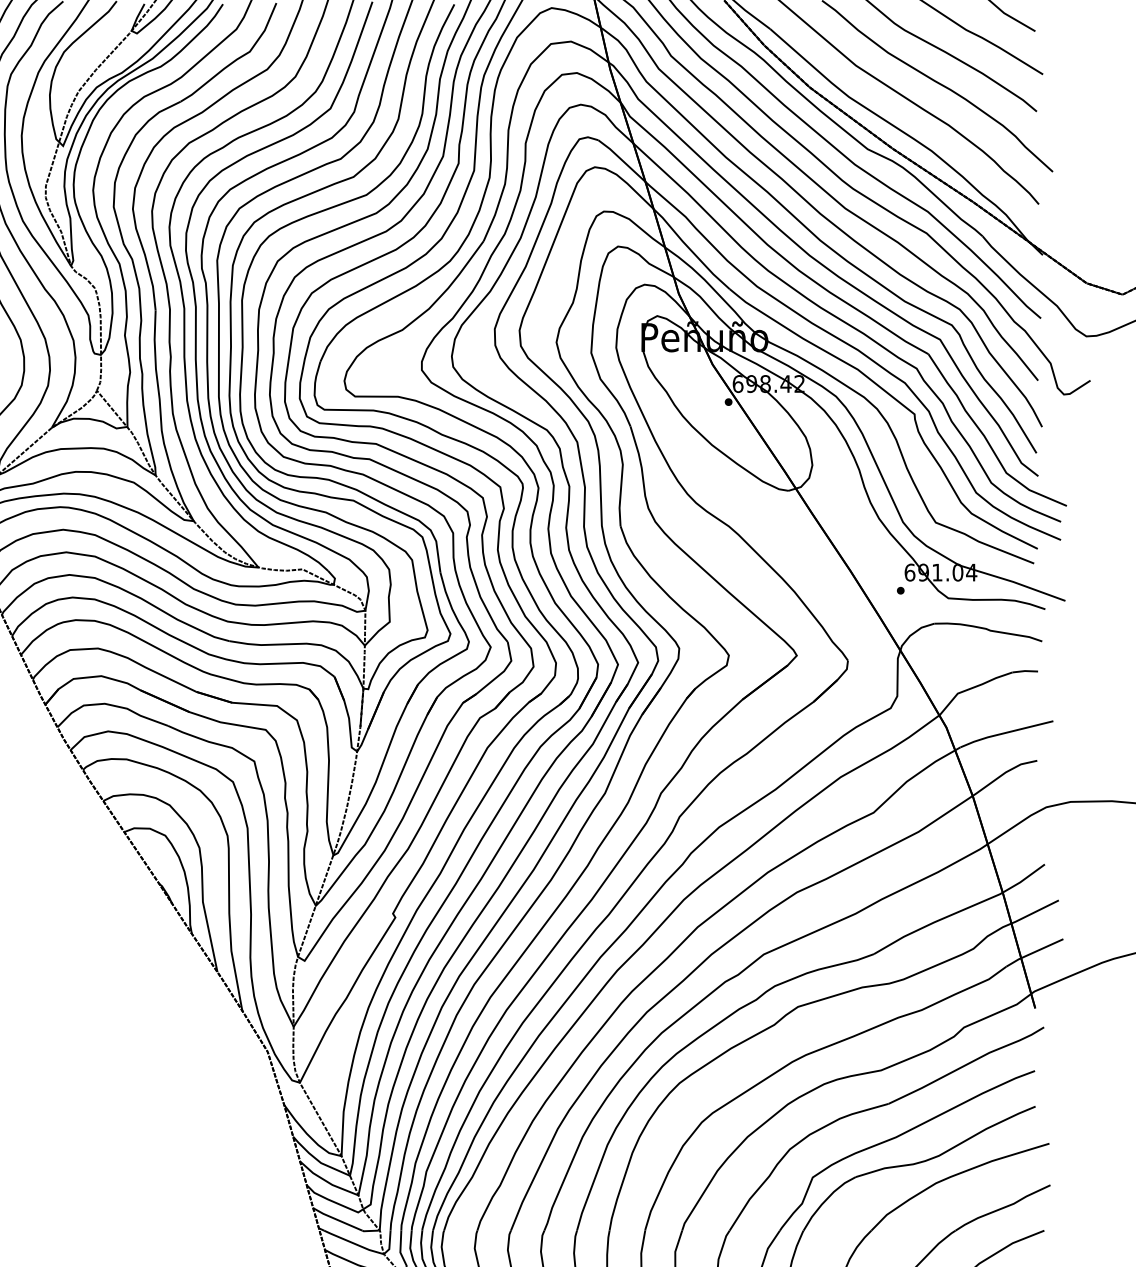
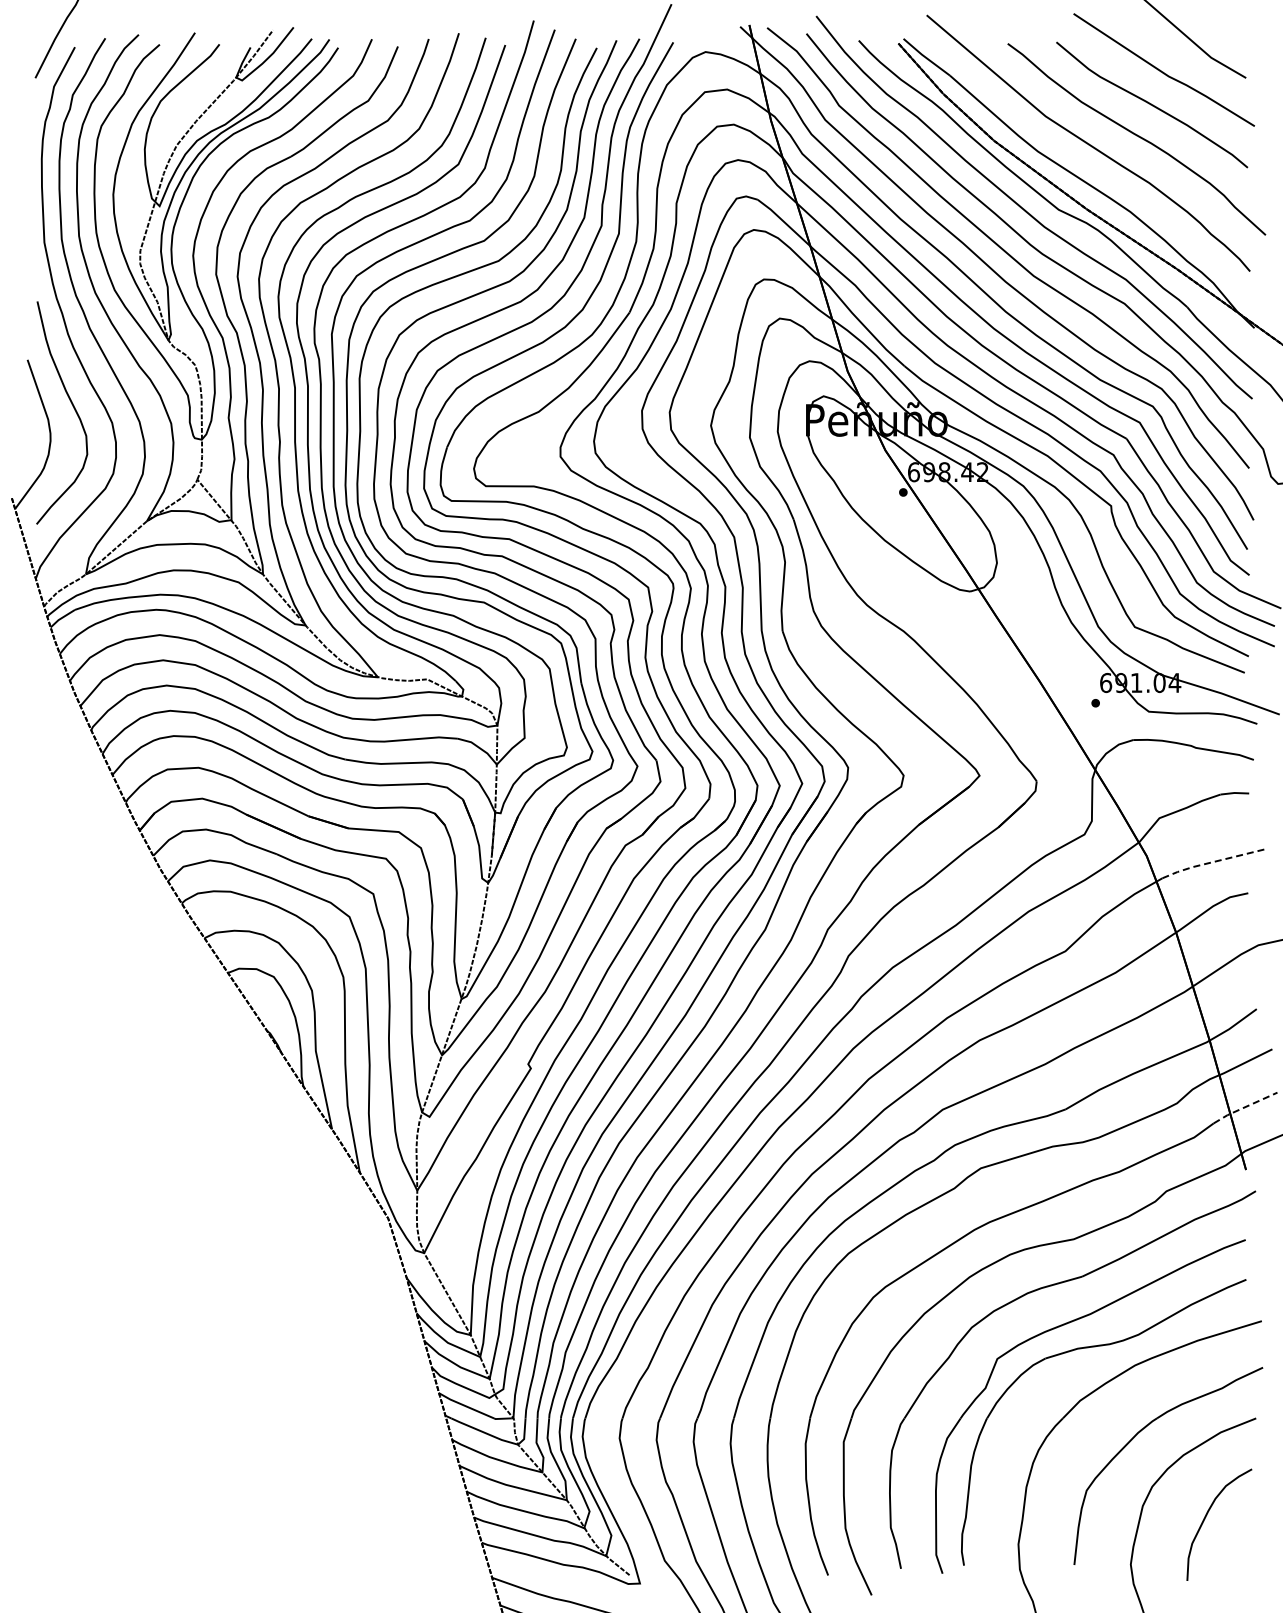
line: (1005, 733) -> (1212, 862), solid -> dashed
line: (1033, 952) -> (1244, 1107), solid -> dashed

